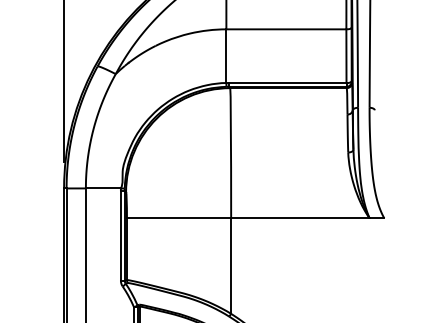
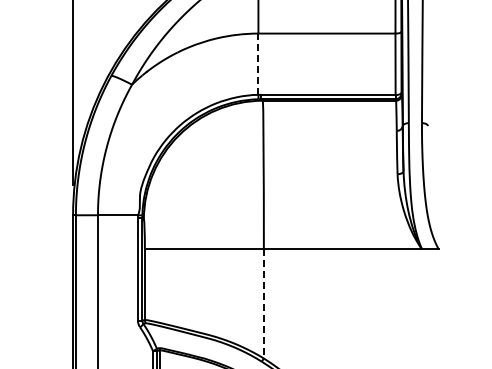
line: (226, 56) -> (258, 64), solid -> dashed
line: (230, 265) -> (263, 303), solid -> dashed

